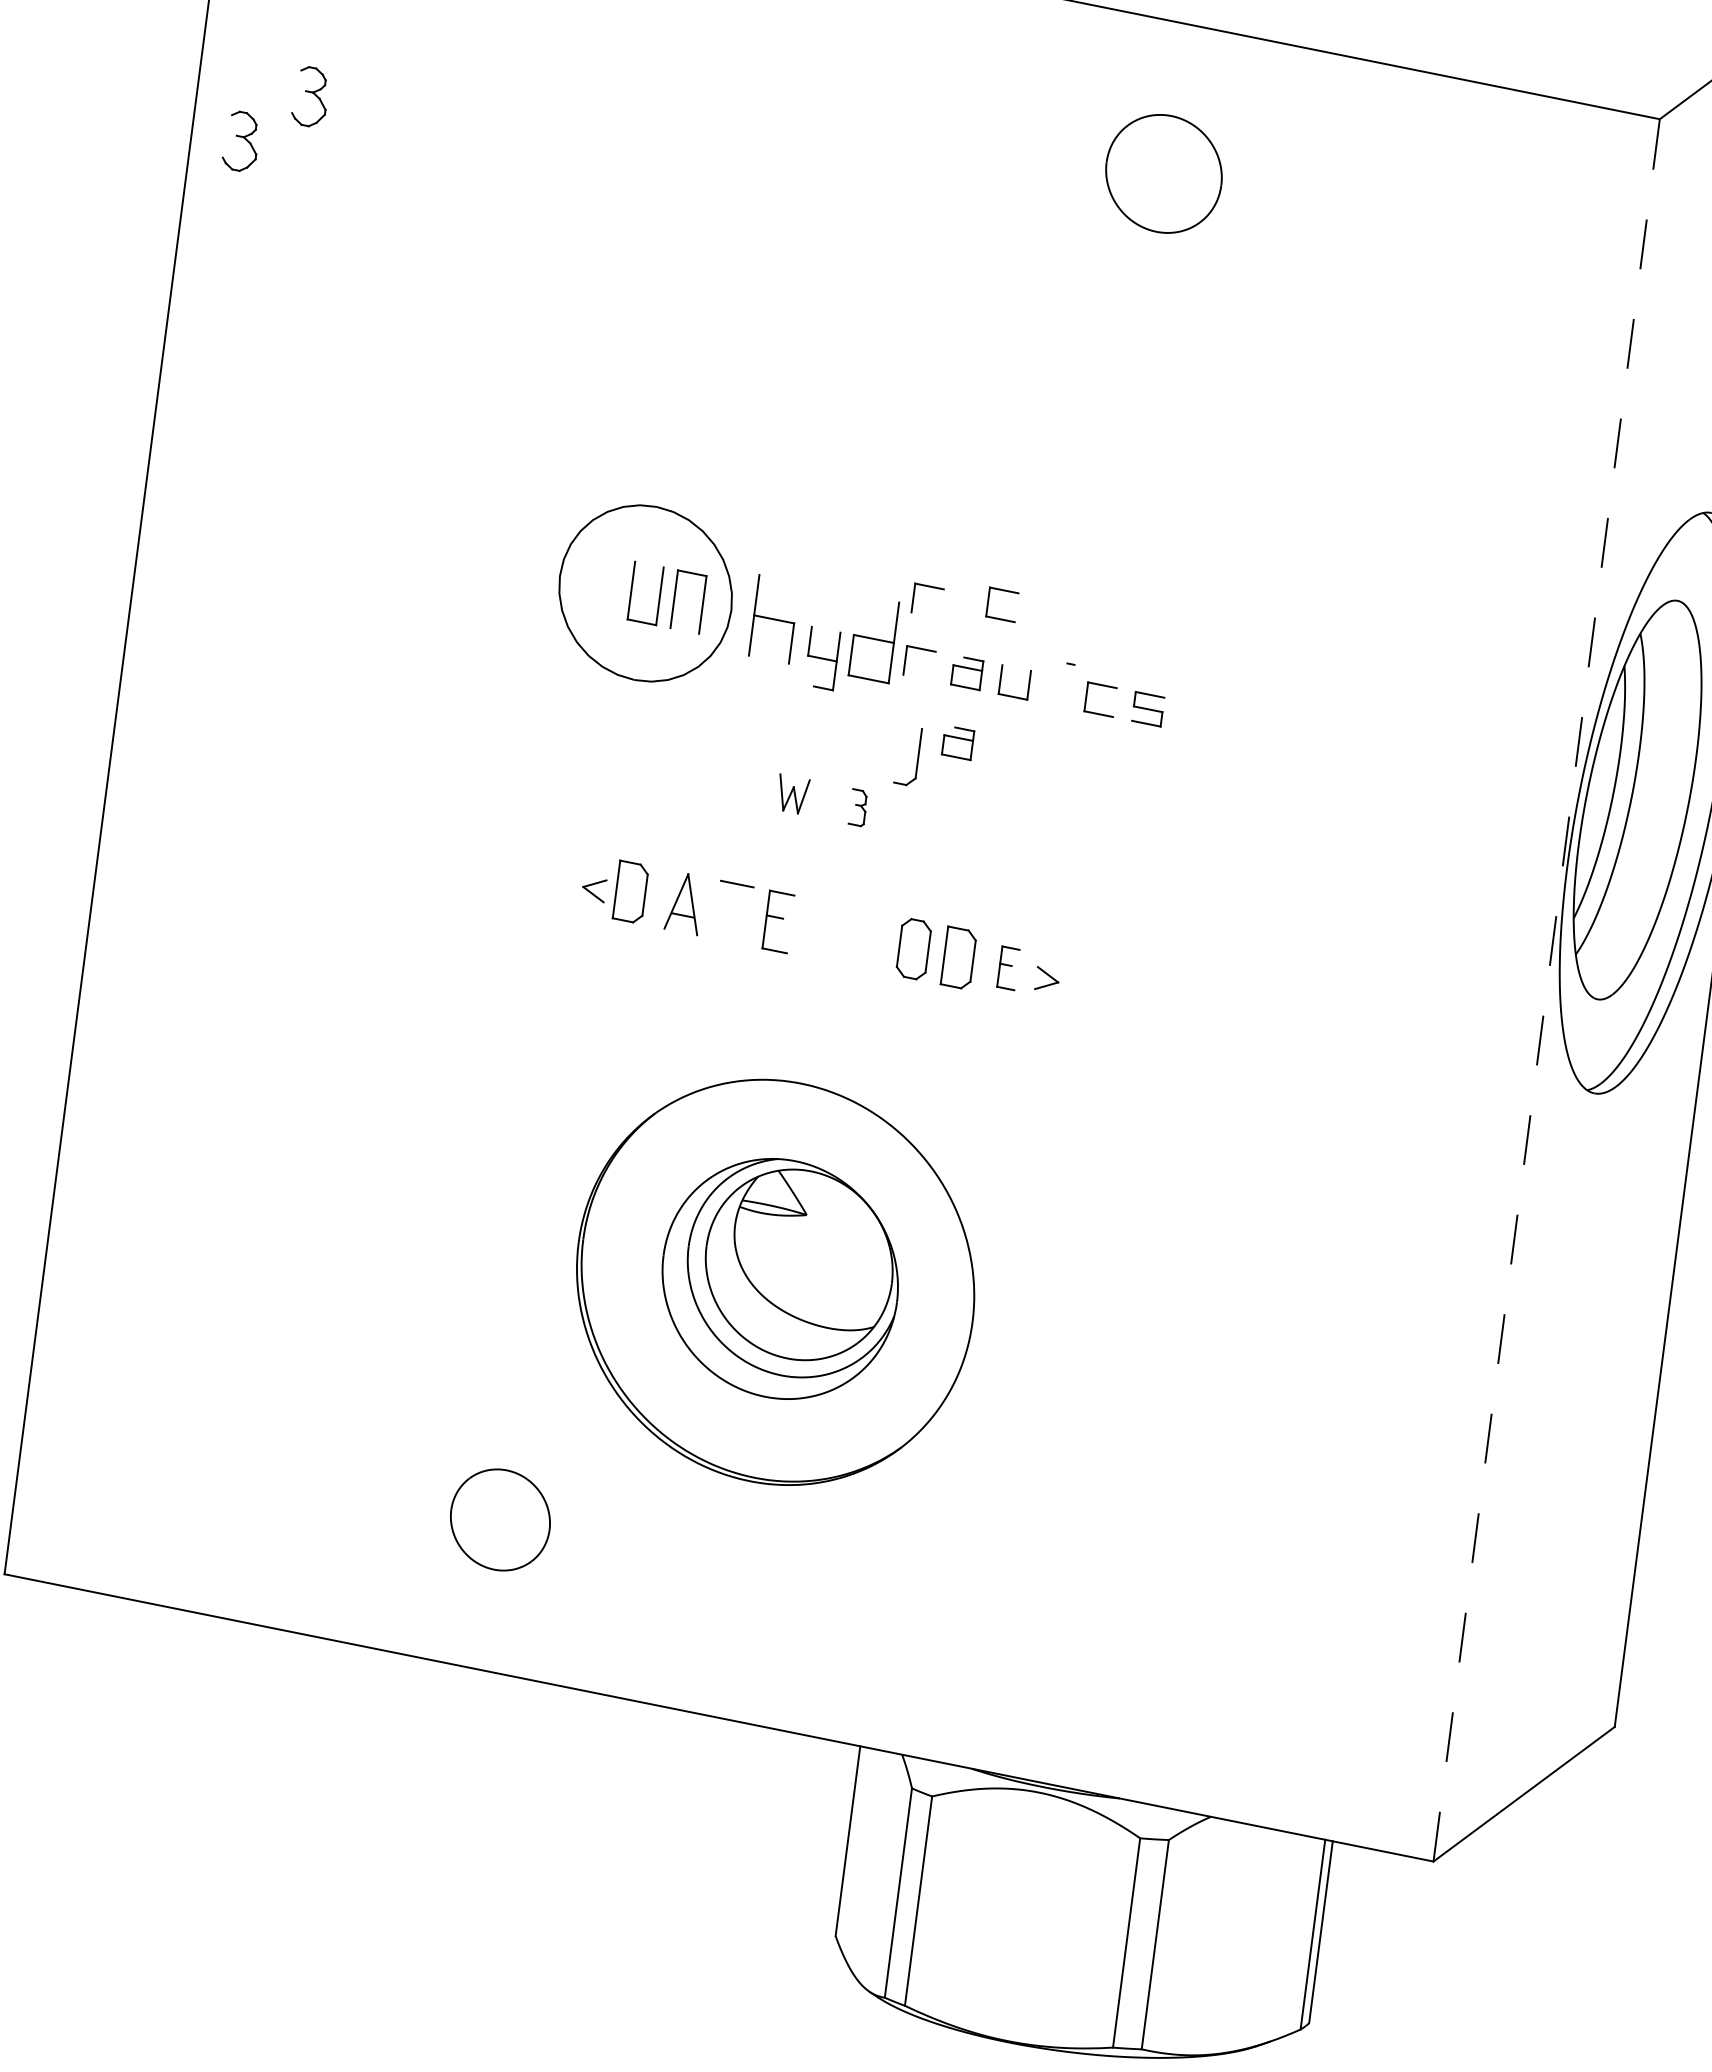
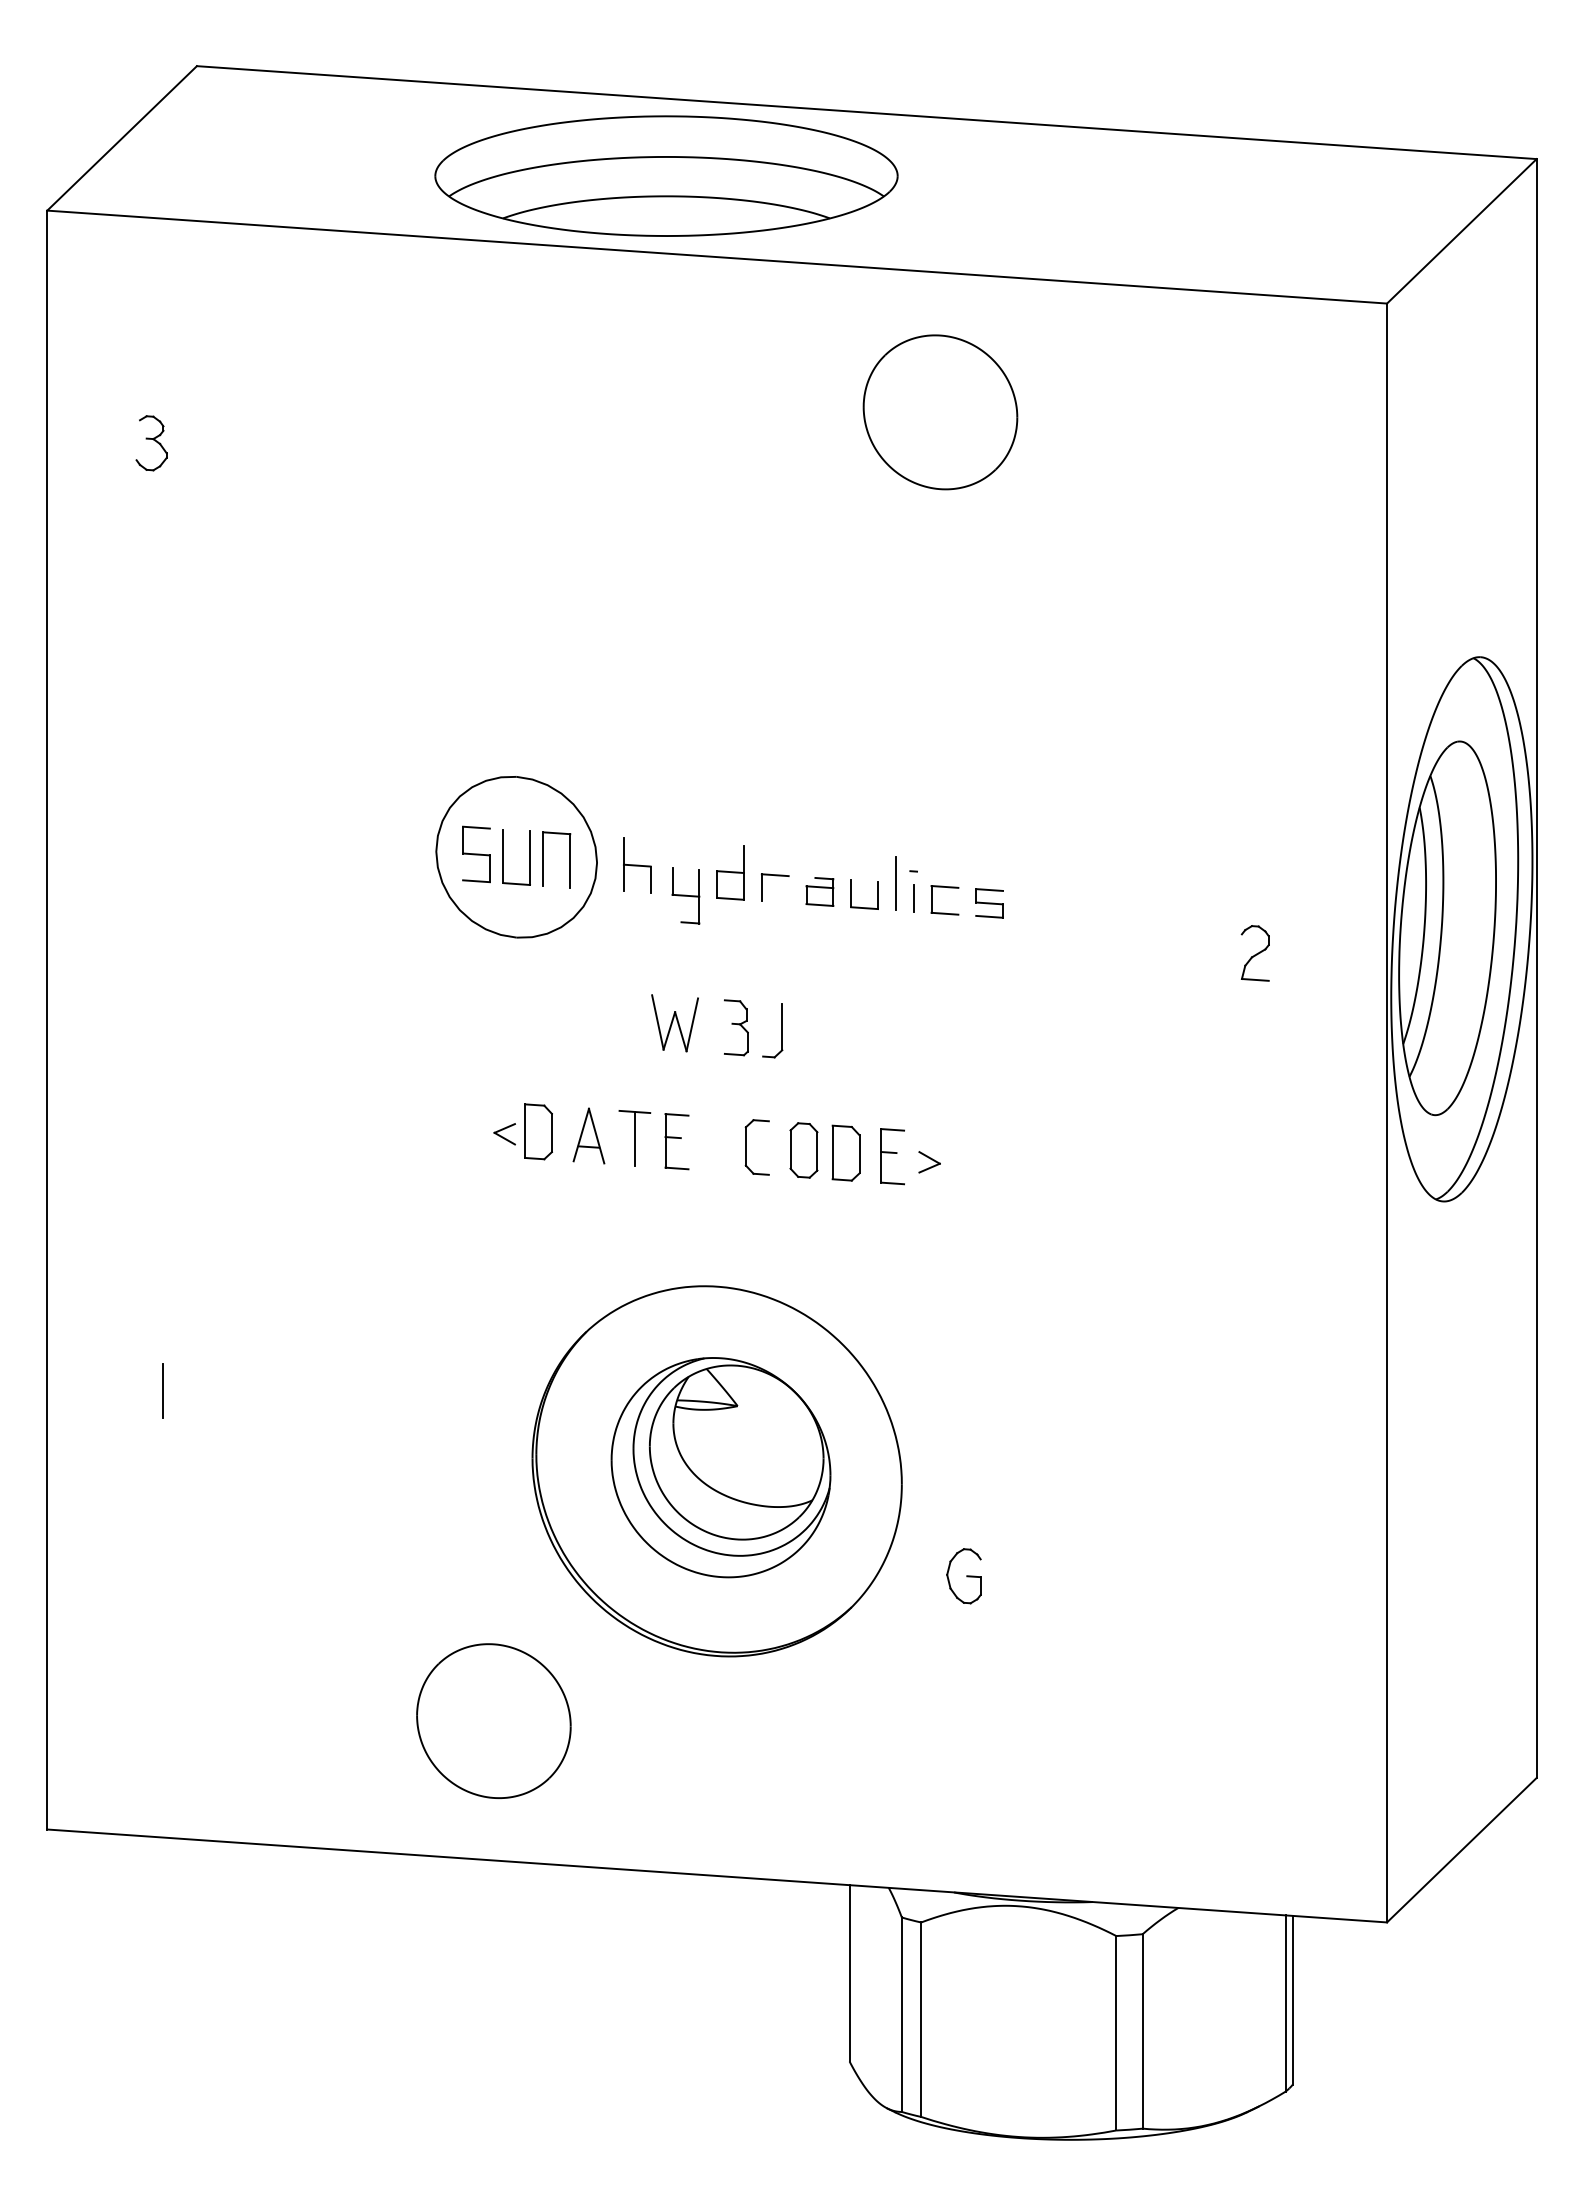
part: (241, 141) -> (93, 492), removed
part: (1163, 174) -> (940, 412), size x1.43
part: (602, 584) -> (476, 854), added
part: (929, 587) -> (775, 818), removed
part: (988, 603) -> (831, 825), removed
part: (774, 619) -> (637, 865), size x0.71
part: (873, 639) -> (730, 872), size x0.71
line: (1049, 674) -> (895, 883), added
line: (1067, 692) -> (913, 897), added
part: (957, 742) -> (819, 956), removed
part: (917, 757) -> (781, 1030), moved
part: (792, 794) -> (674, 1023), size x1.67
part: (1426, 800) -> (1254, 953), added
part: (858, 807) -> (736, 1027), size x1.67
line: (733, 912) -> (634, 1138), added
part: (852, 937) -> (746, 1147), added
part: (1008, 968) -> (892, 1156), size x1.43
line: (1547, 989) -> (1387, 1112), dashed -> solid
line: (191, 1118) -> (163, 1390), added
part: (1026, 1430) -> (963, 1576), added
part: (500, 1519) -> (493, 1720), size x1.67

